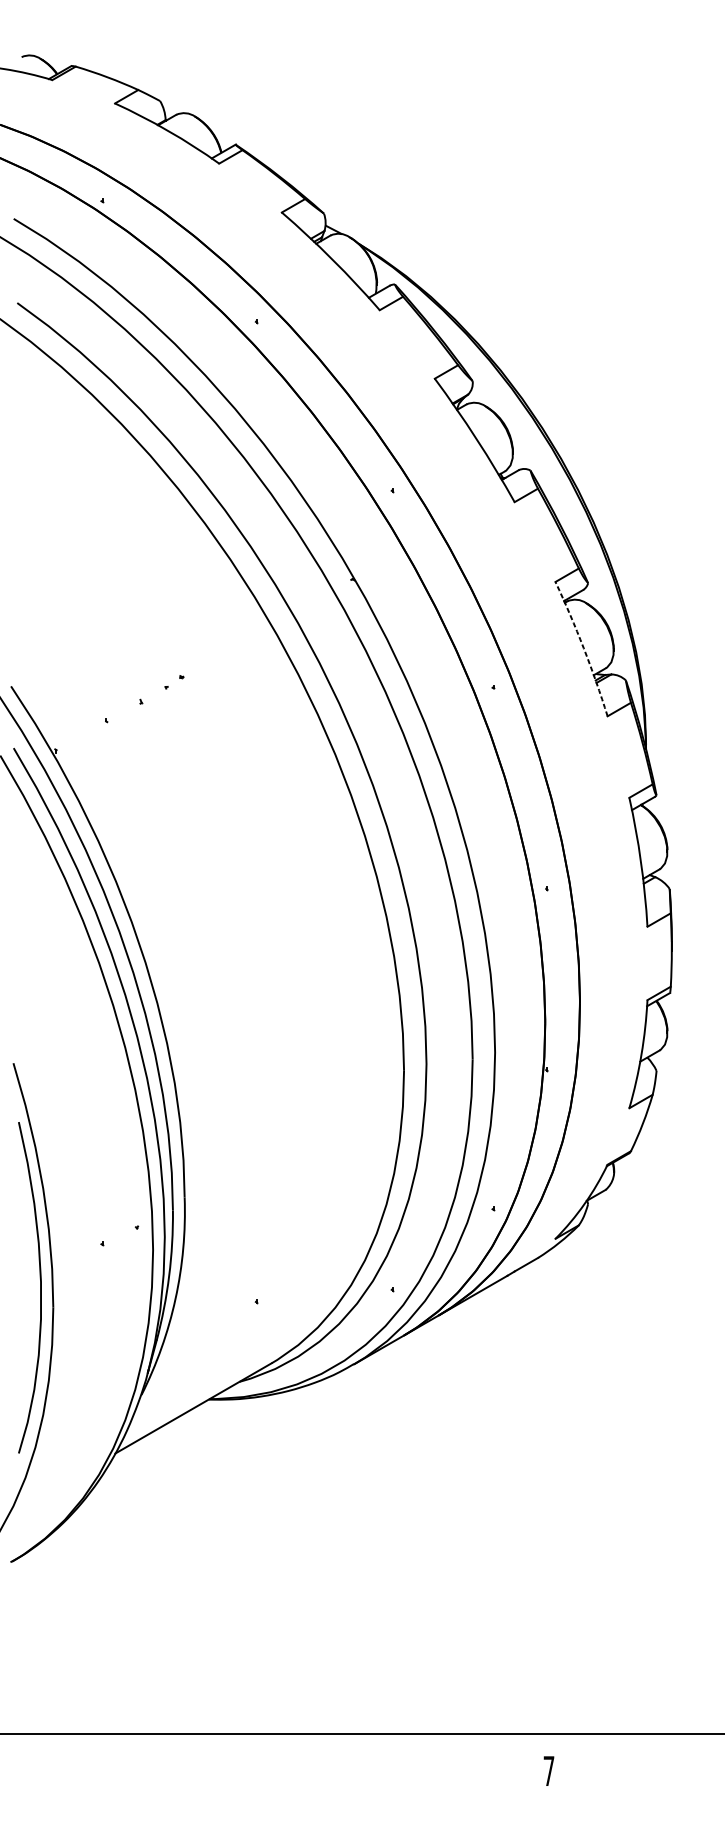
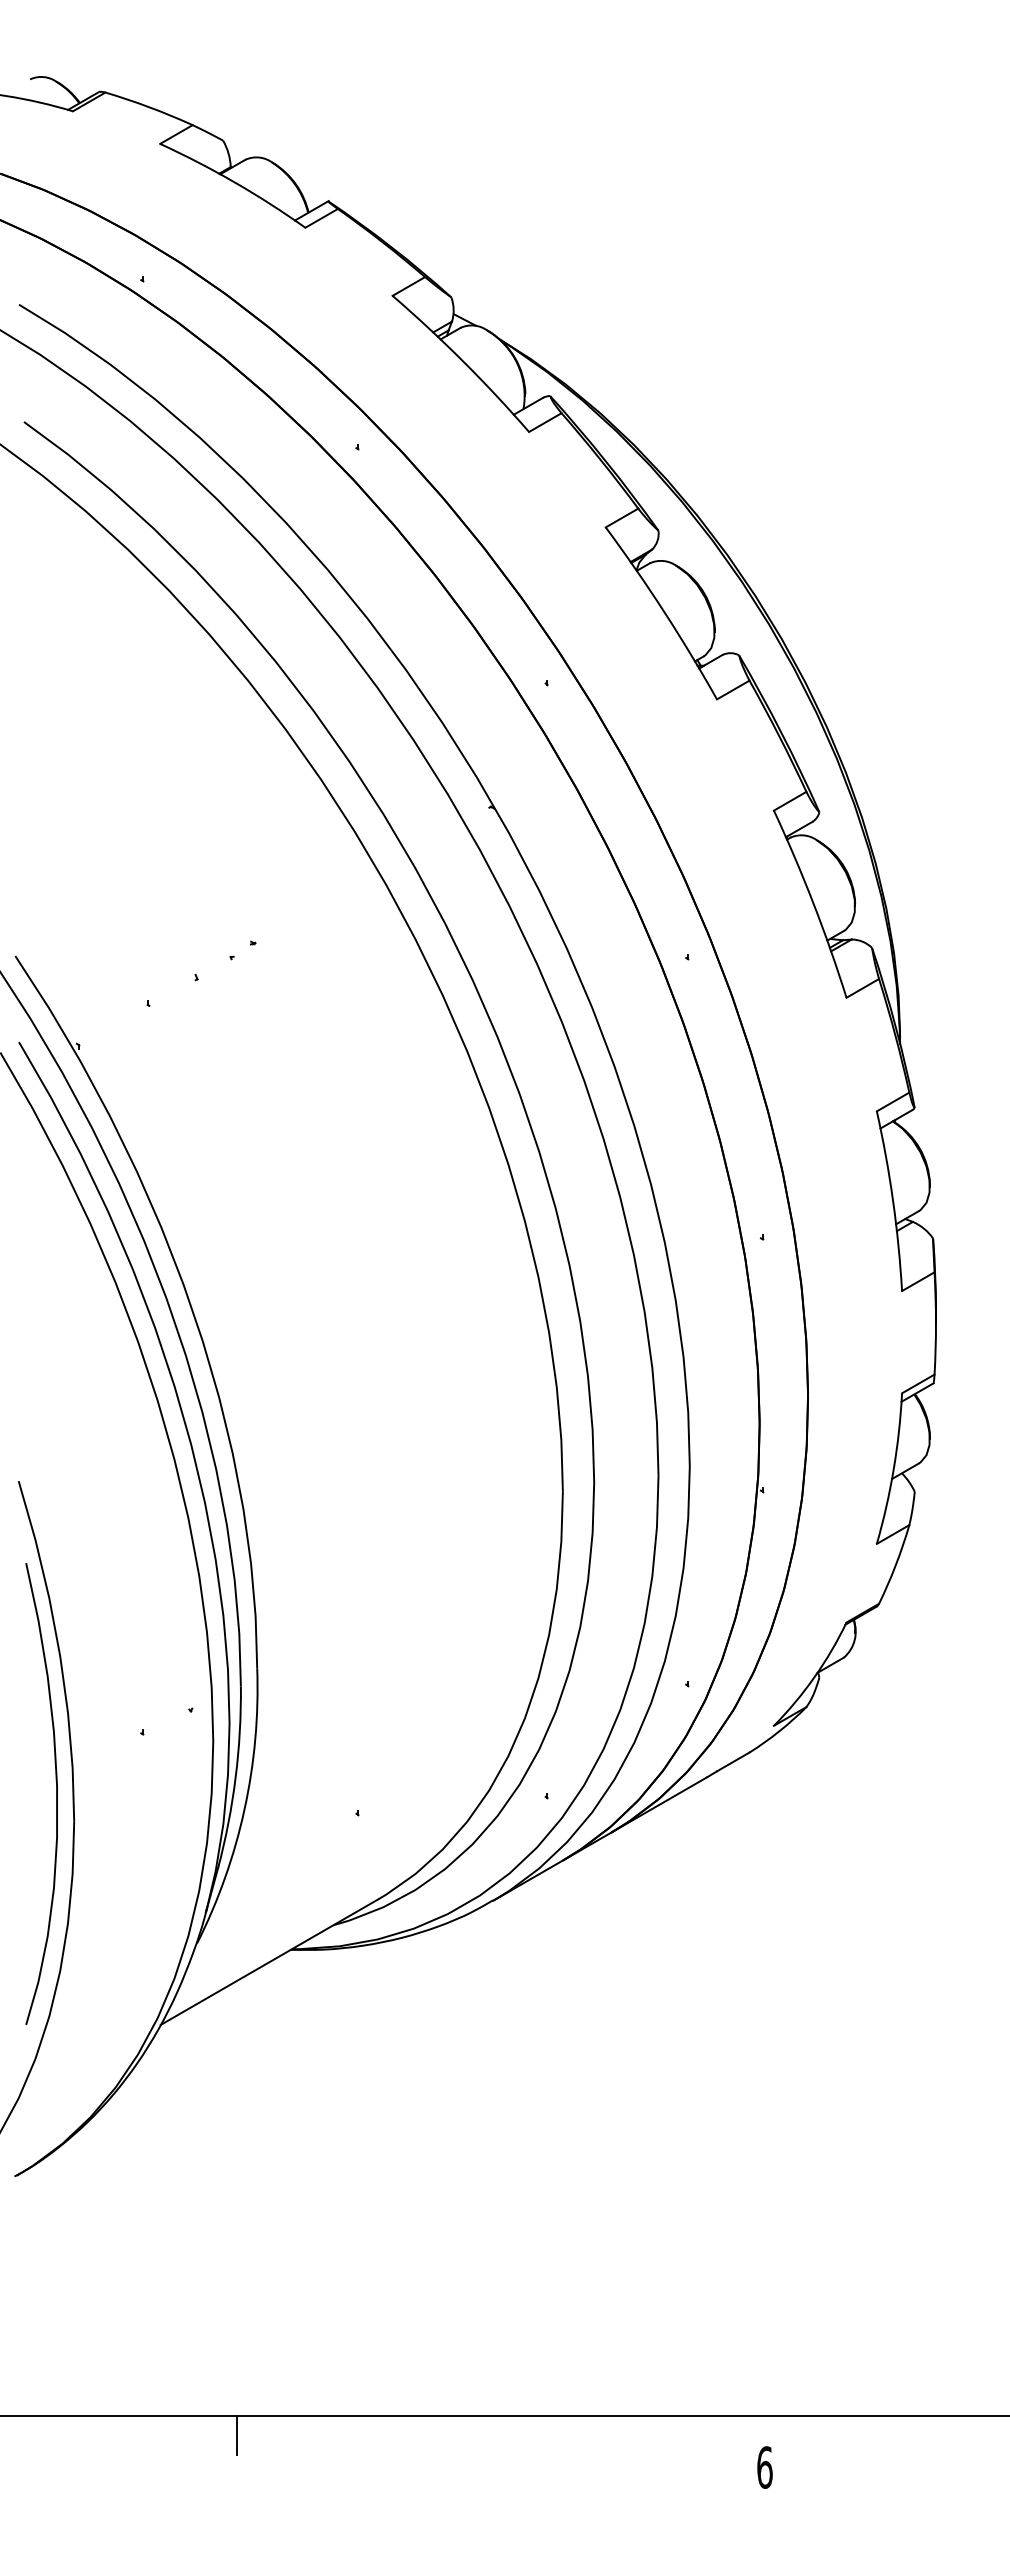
arc: (583, 648) -> (813, 903), dashed -> solid
line: (169, 1747) -> (236, 2434), added
text: (548, 1771) -> (764, 2467), 7 -> 6

